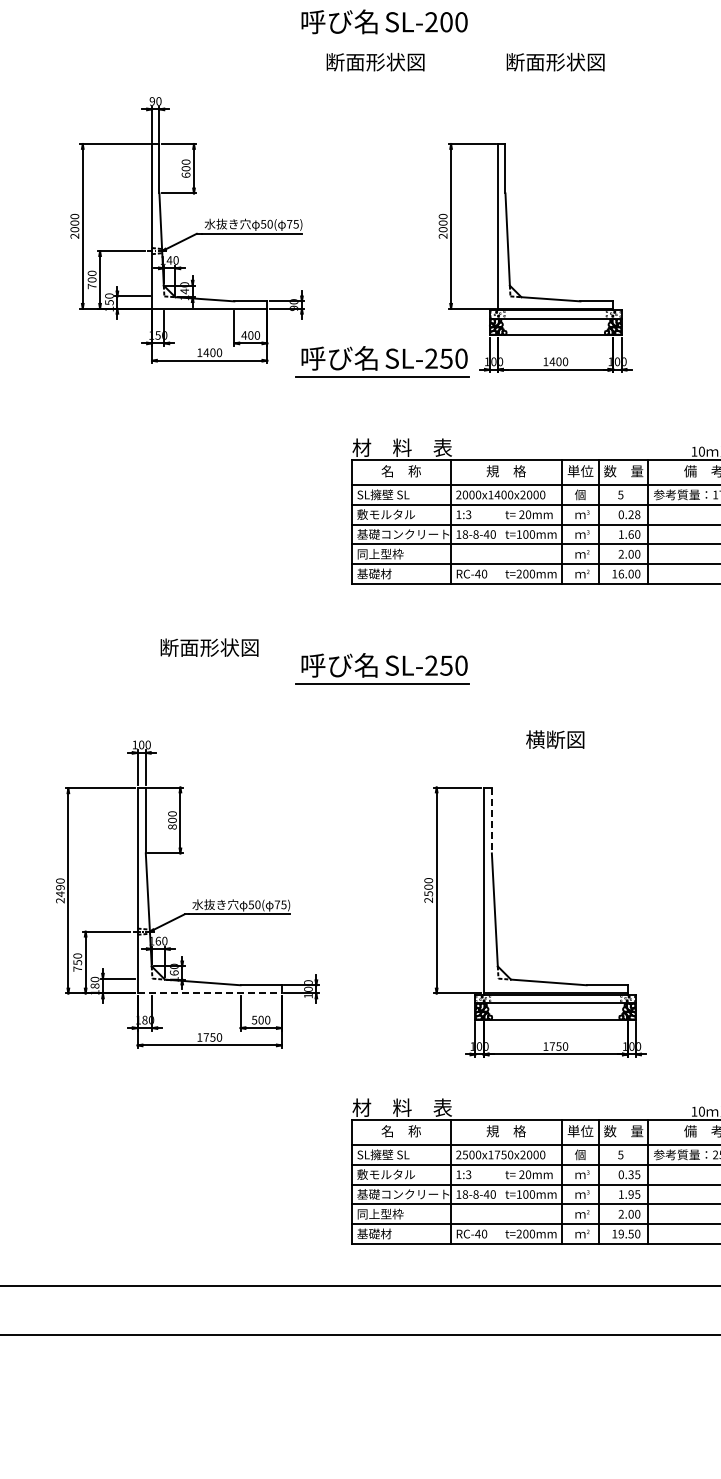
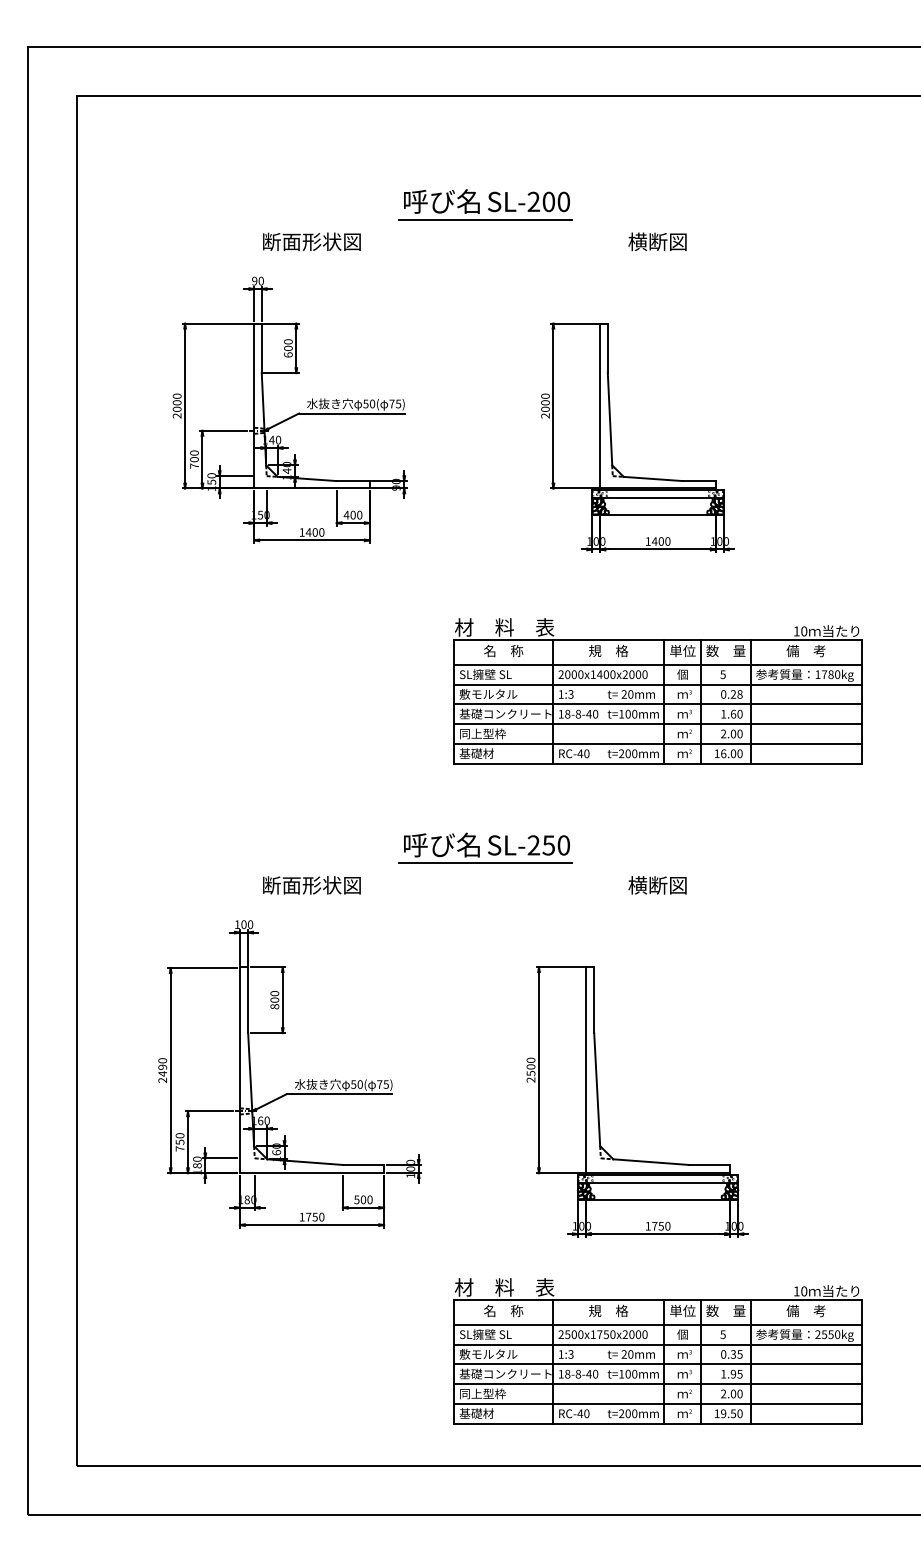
line: (382, 39) -> (484, 219), added
text: (375, 61) -> (311, 241), moved
text: (555, 61) -> (657, 241), 断面形状図 -> 横断図
part: (383, 360) -> (485, 540), removed
text: (209, 647) -> (311, 885), moved
text: (555, 739) -> (657, 885), moved
line: (492, 820) -> (594, 1000), dashed -> solid
line: (210, 993) -> (312, 1173), dashed -> solid

